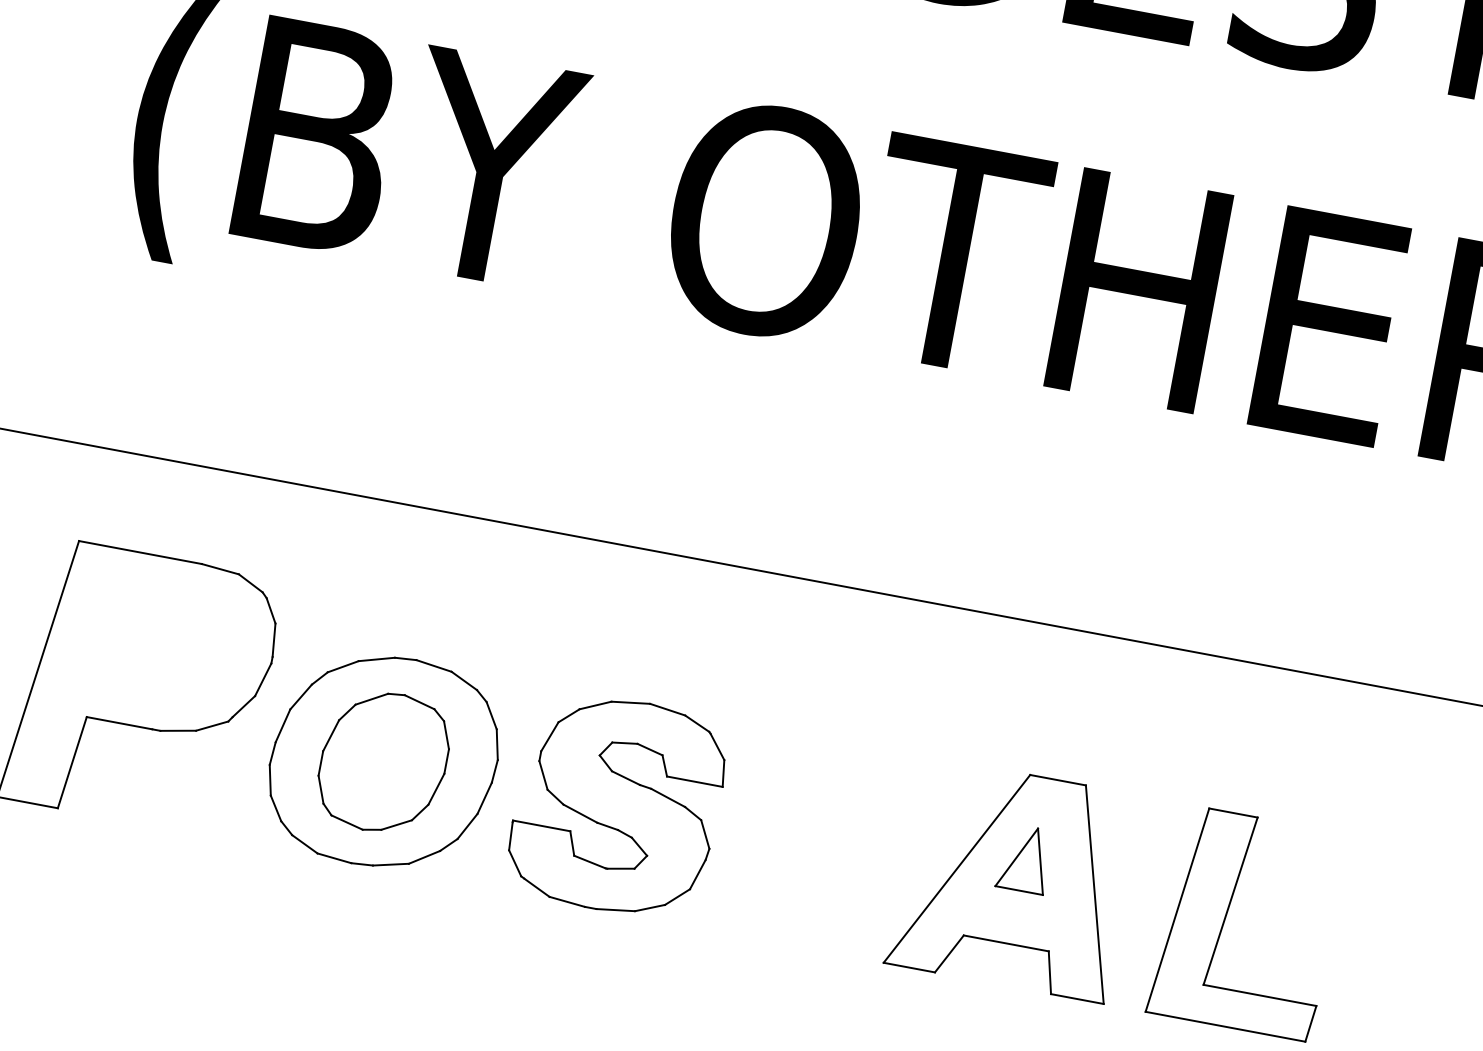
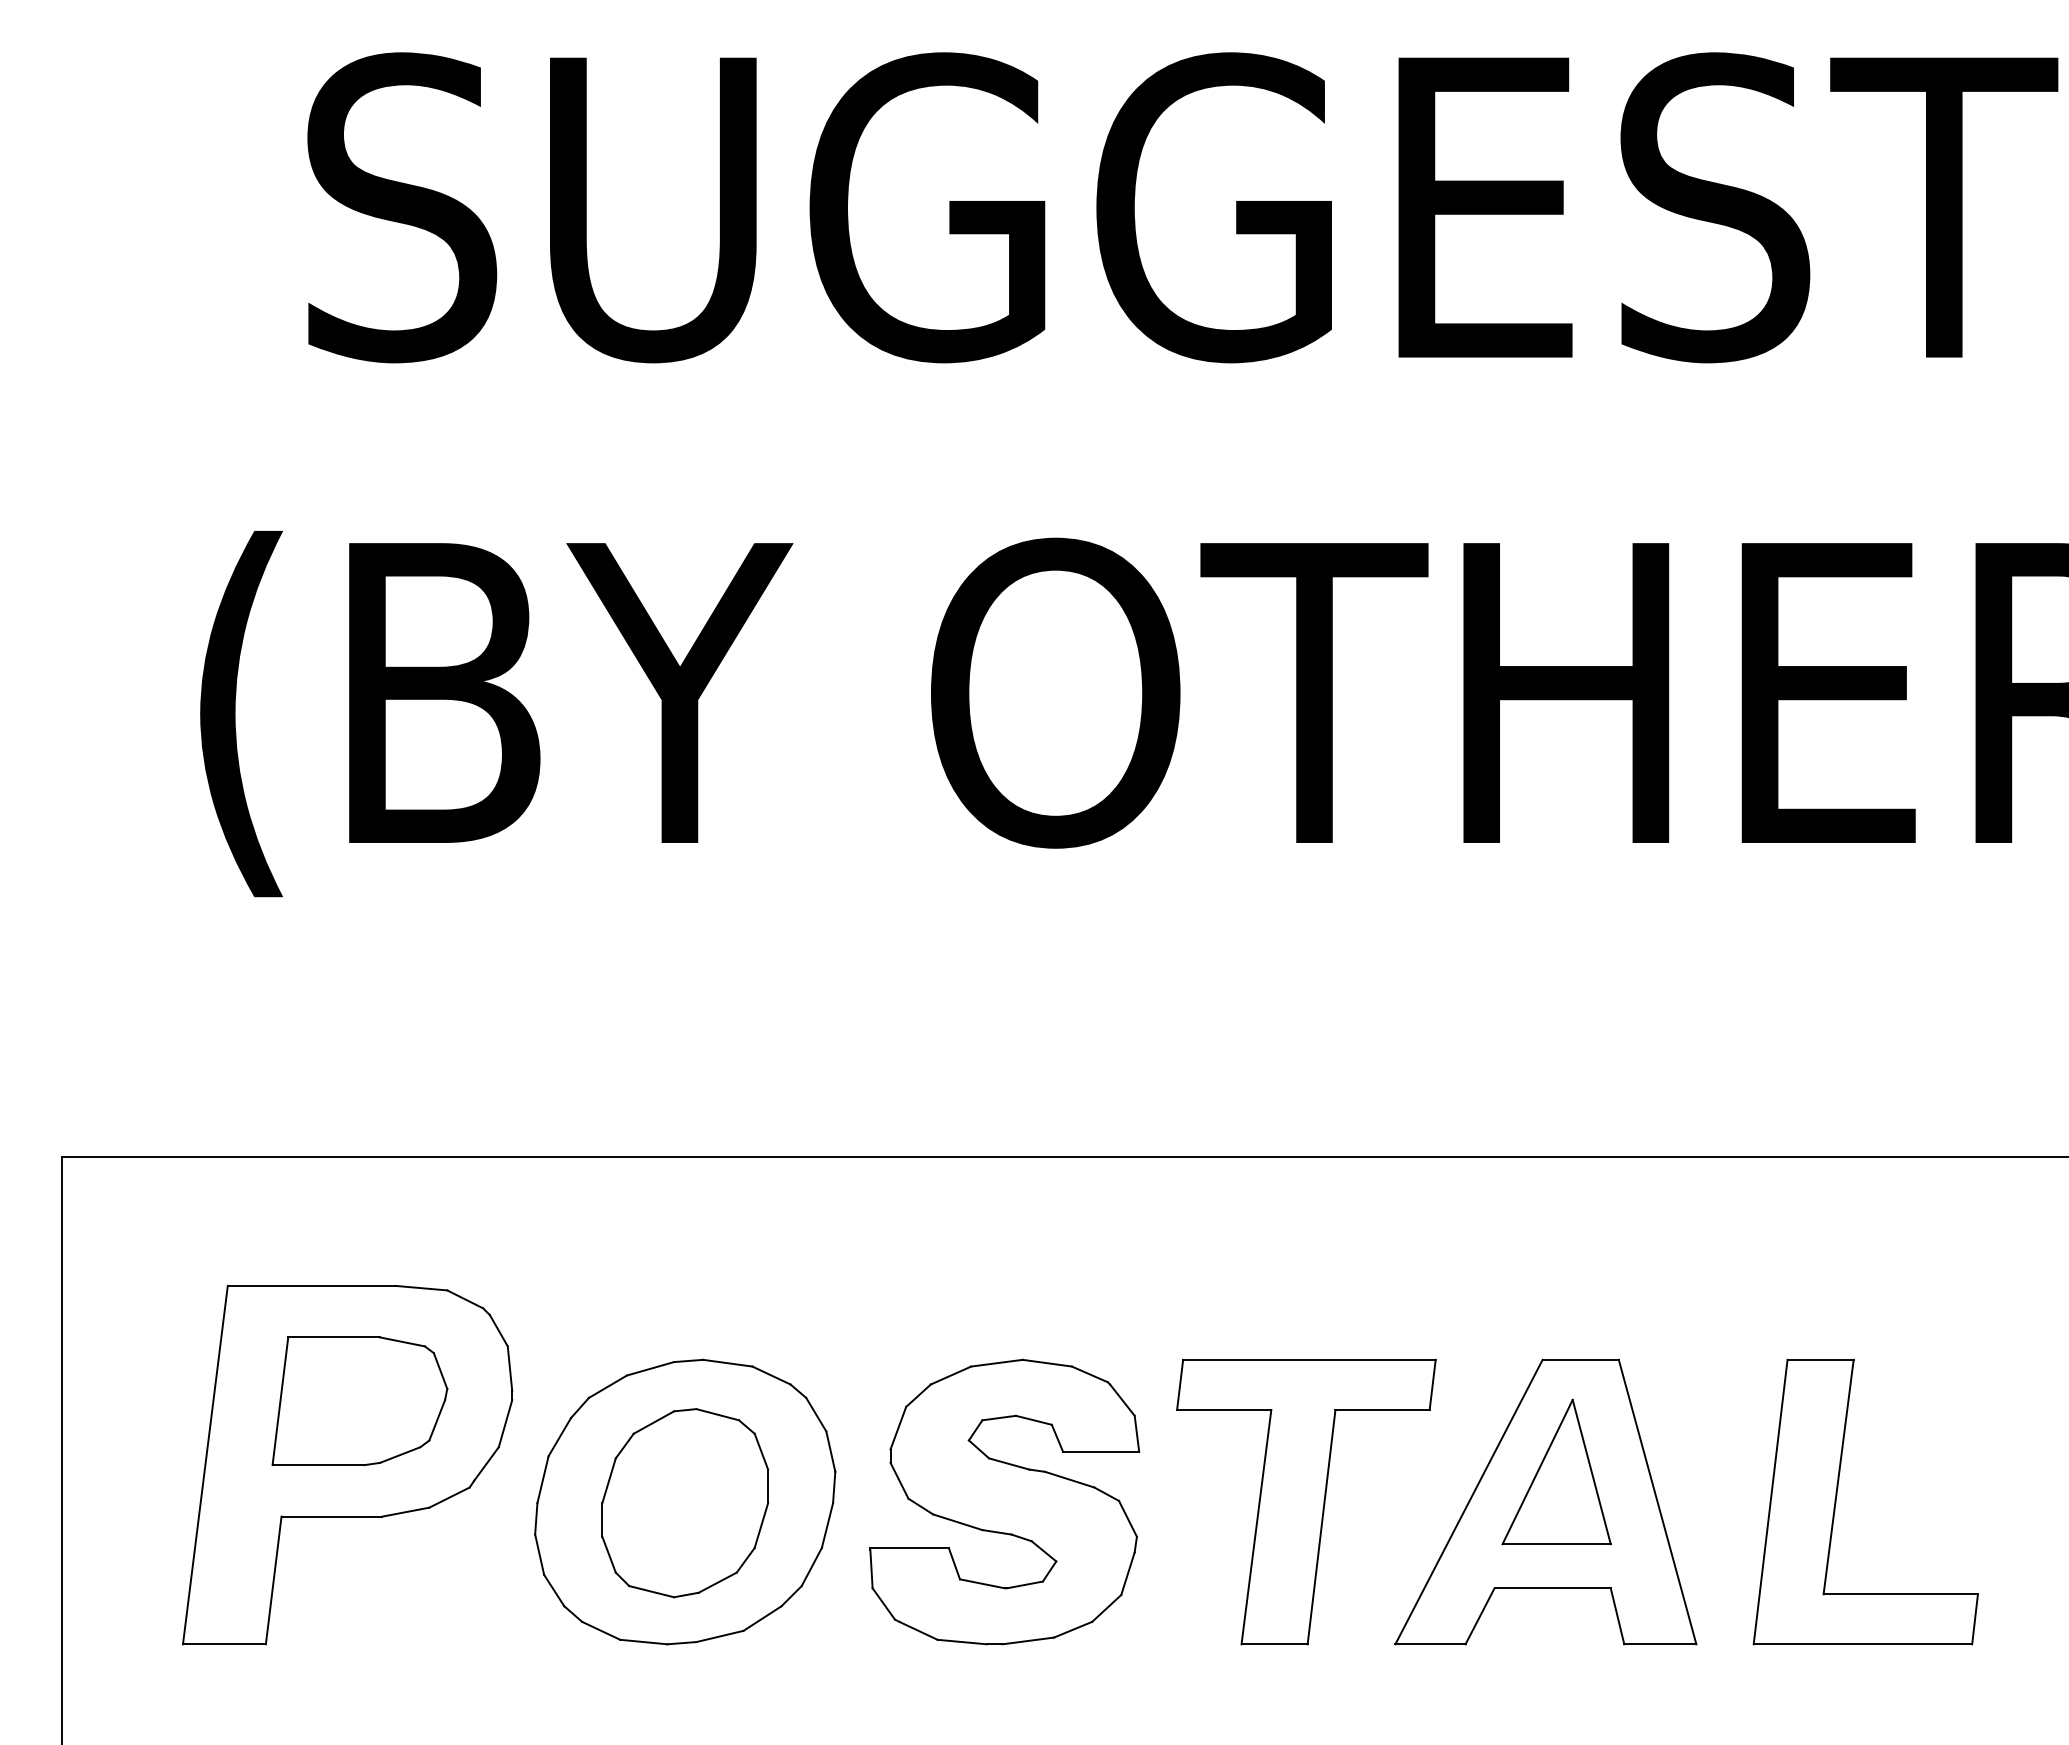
part: (159, 642) -> (359, 1400), added
part: (838, 846) -> (1306, 1501), added
part: (1025, 858) -> (1556, 1471), size x1.67

